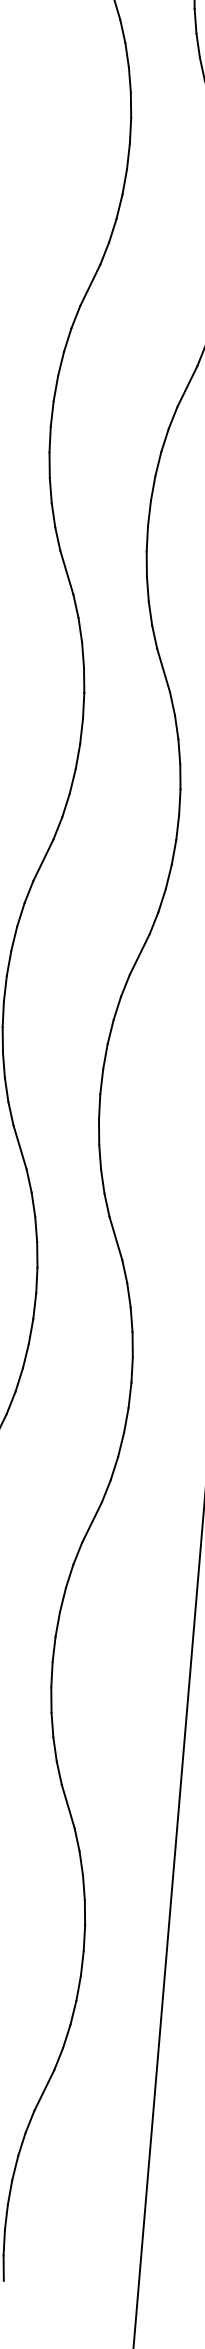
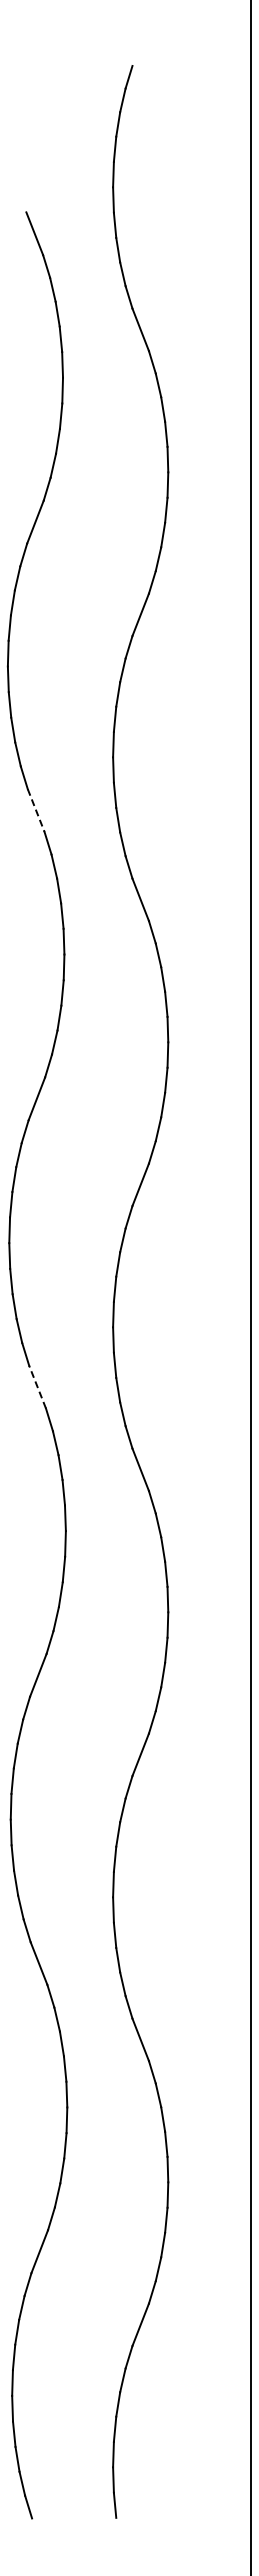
line: (67, 572) -> (36, 810), solid -> dashed
line: (19, 1147) -> (37, 1387), solid -> dashed

